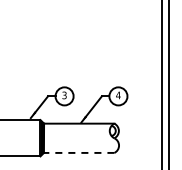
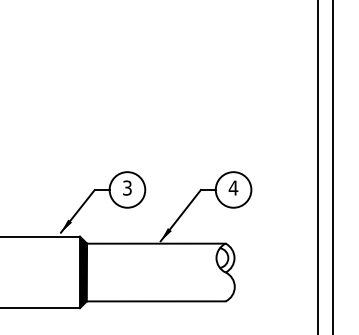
line: (78, 152) -> (154, 300), dashed -> solid

